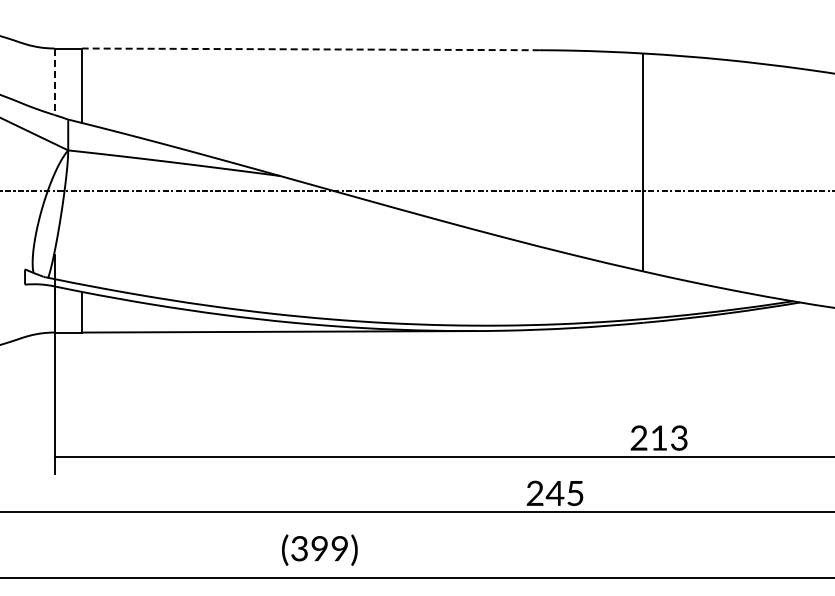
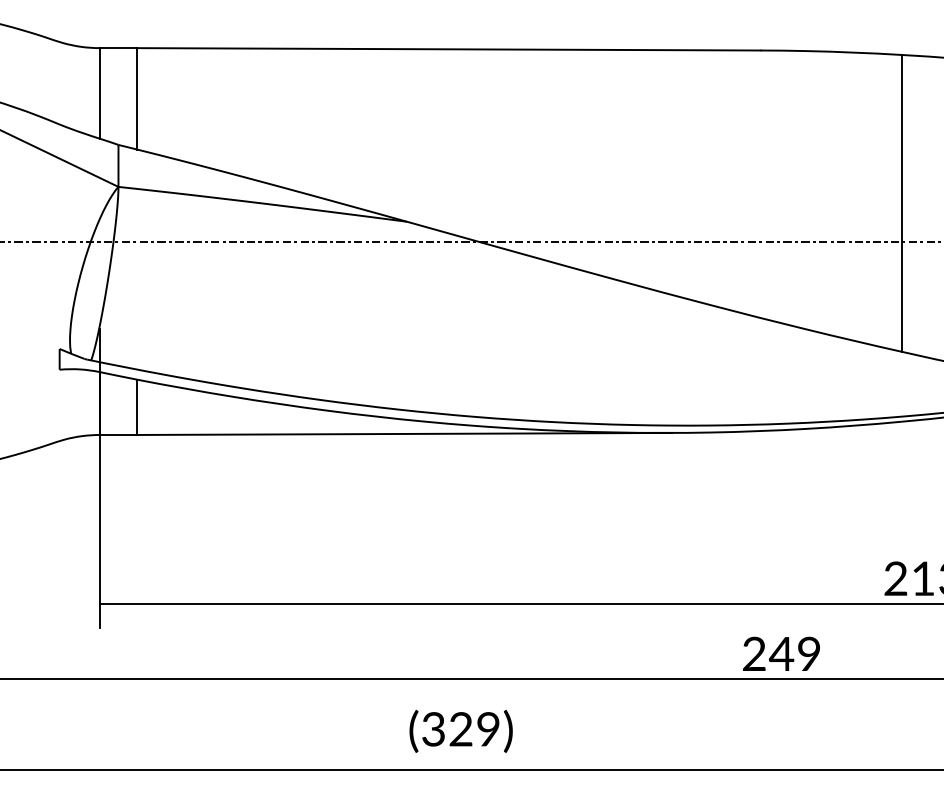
line: (310, 49) -> (448, 49), dashed -> solid
line: (54, 82) -> (99, 94), dashed -> solid
text: (575, 493) -> (809, 654), 245 -> 249
text: (319, 548) -> (460, 729), (399) -> (329)

